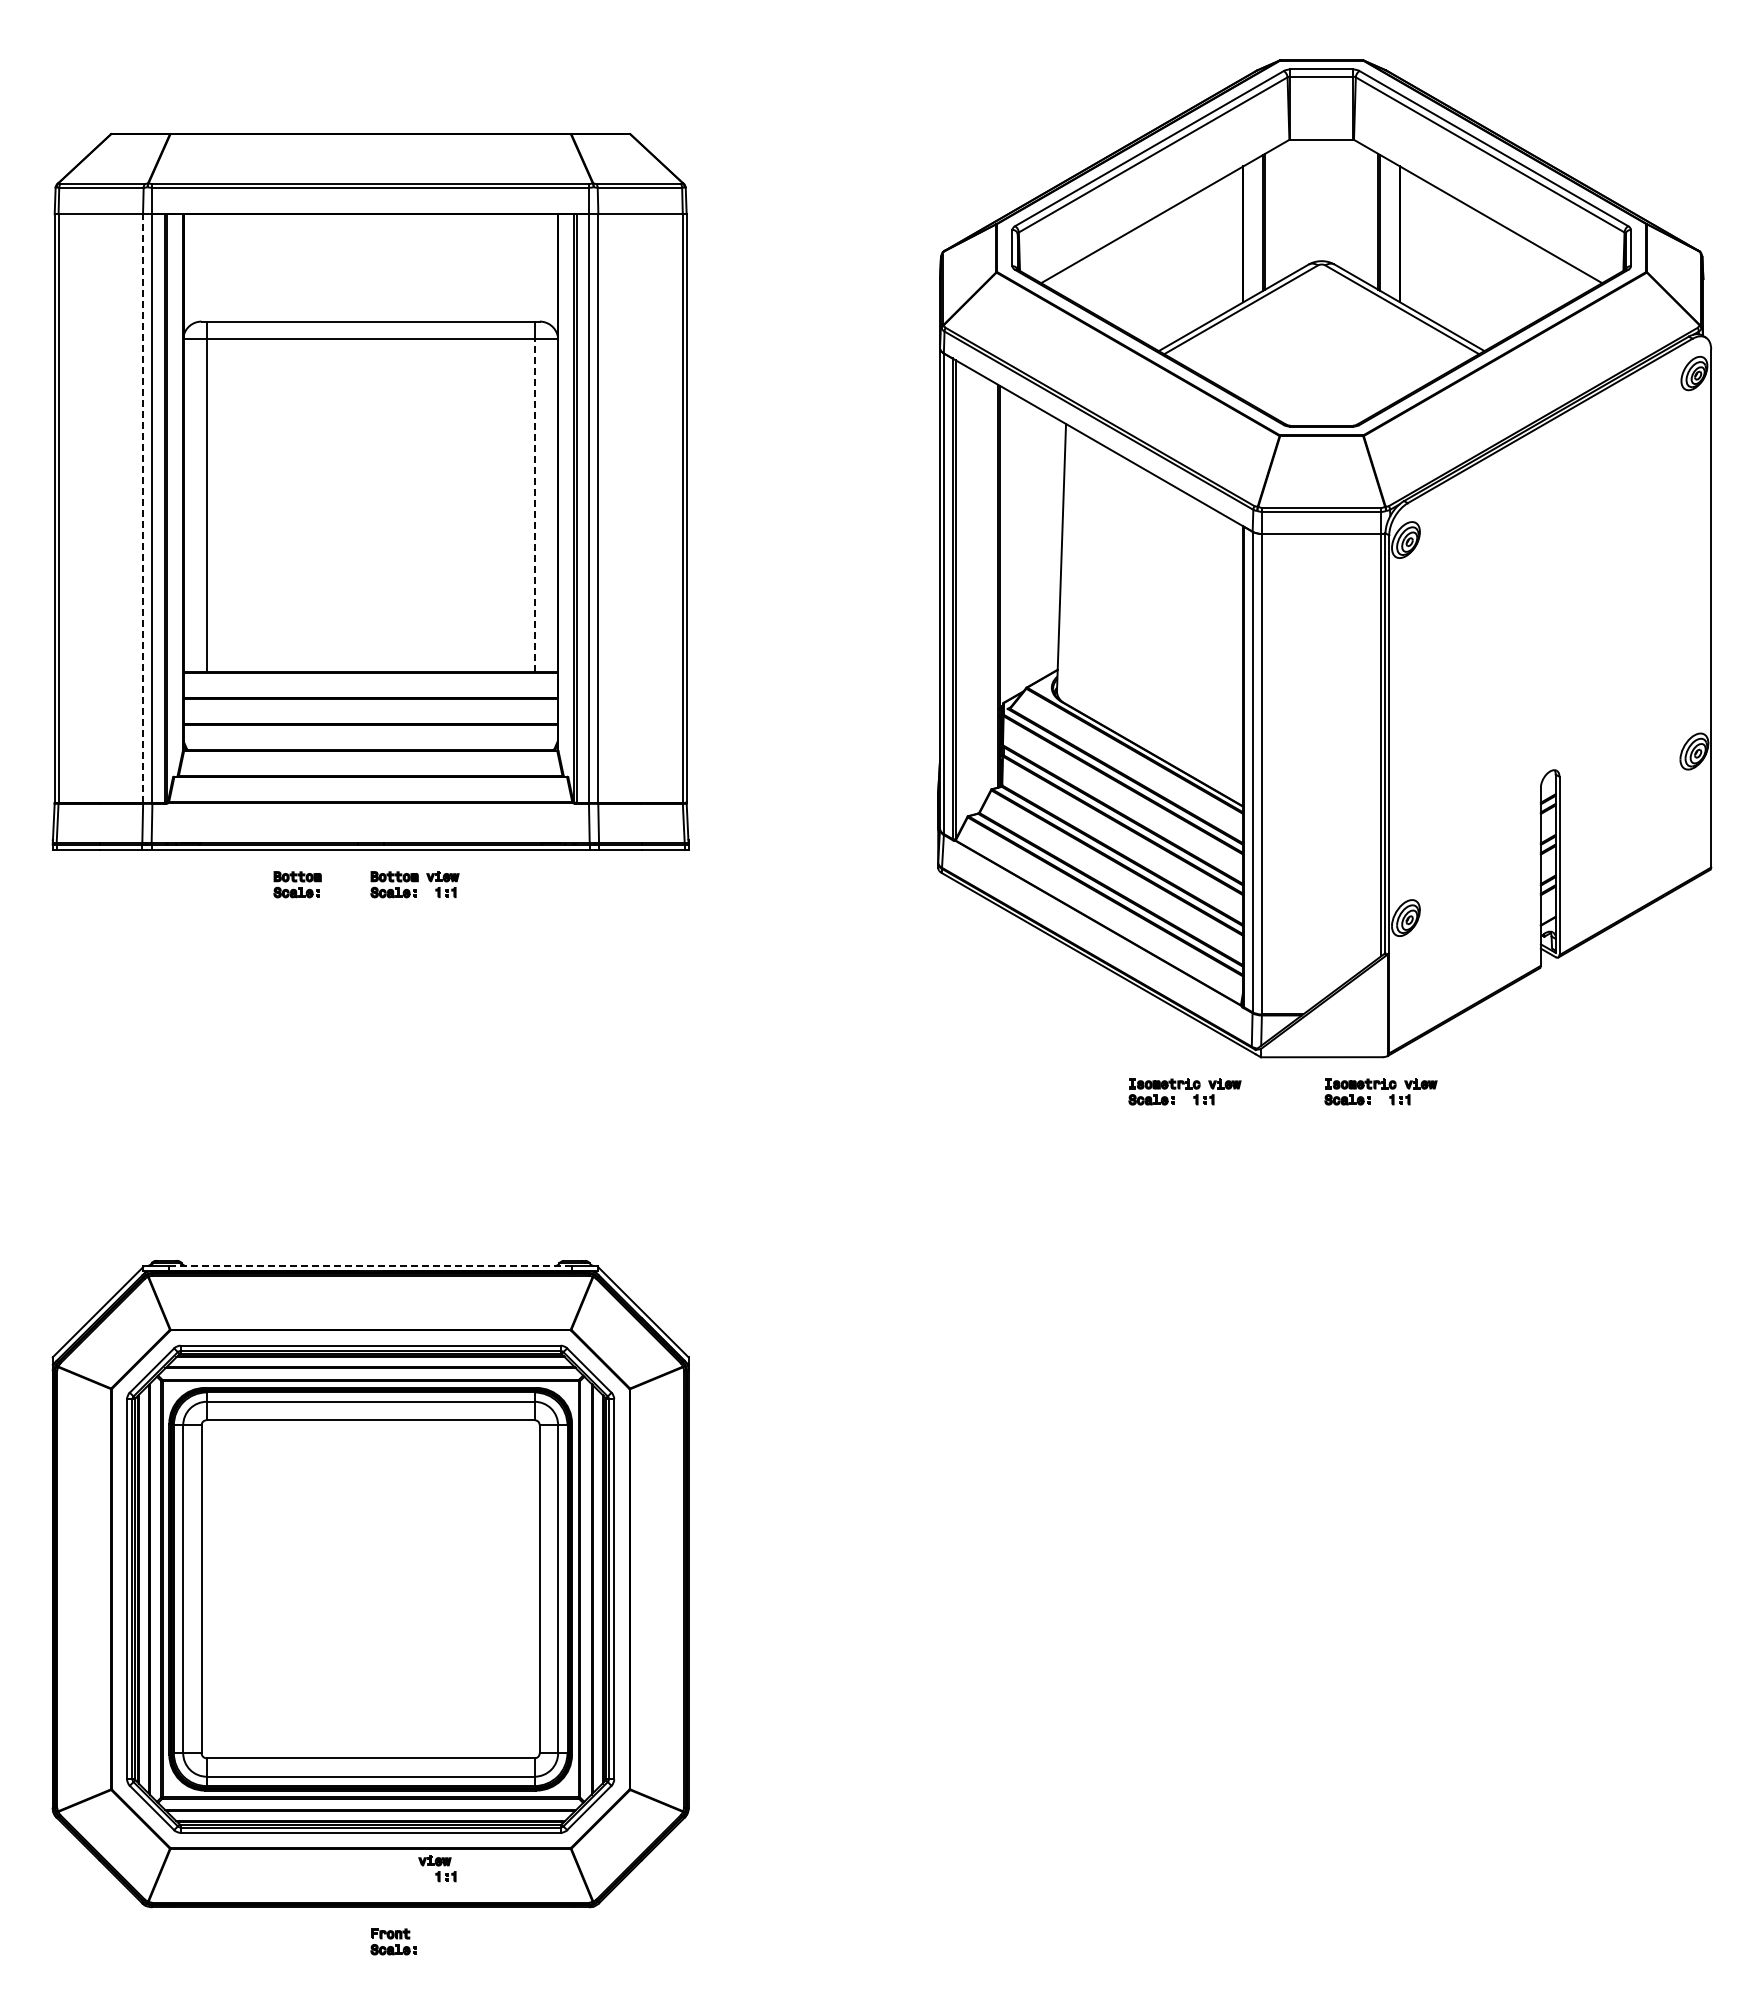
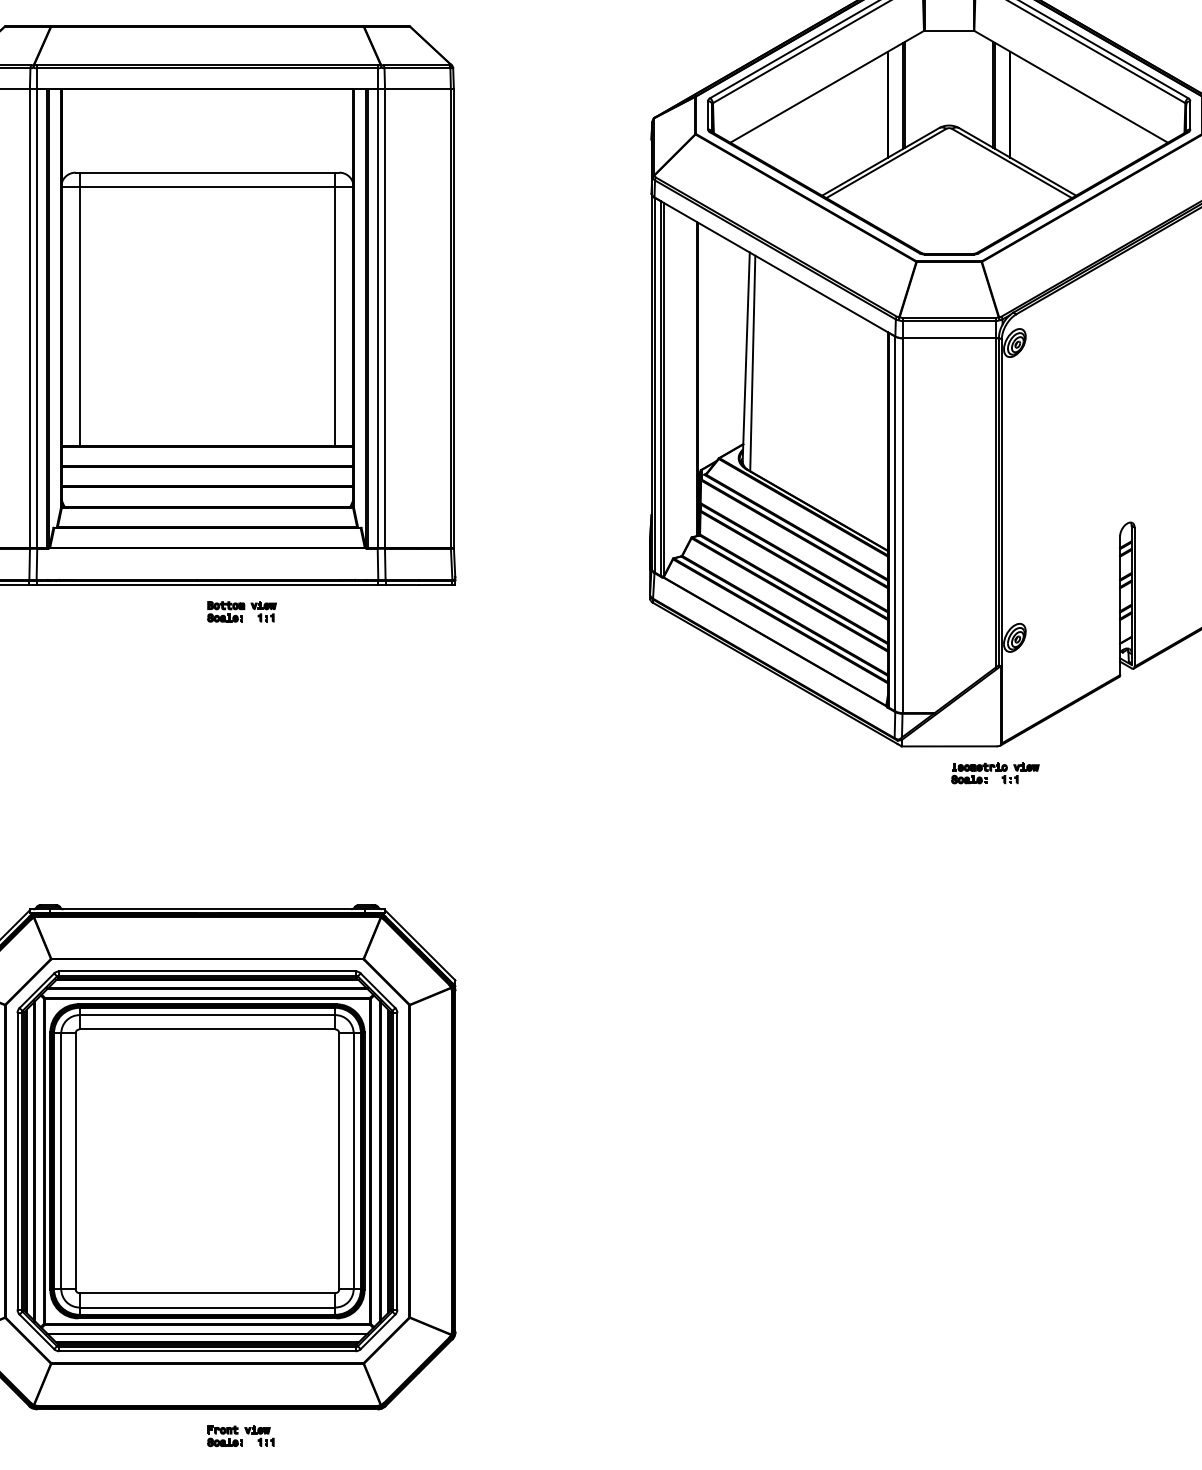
line: (534, 505) -> (335, 316), dashed -> solid
line: (143, 507) -> (30, 317), dashed -> solid
line: (1069, 566) -> (752, 363), added
part: (297, 884) -> (150, 611), removed
part: (1184, 1091) -> (842, 773), removed
line: (370, 1266) -> (207, 909), dashed -> solid
part: (437, 1868) -> (259, 1436), moved

